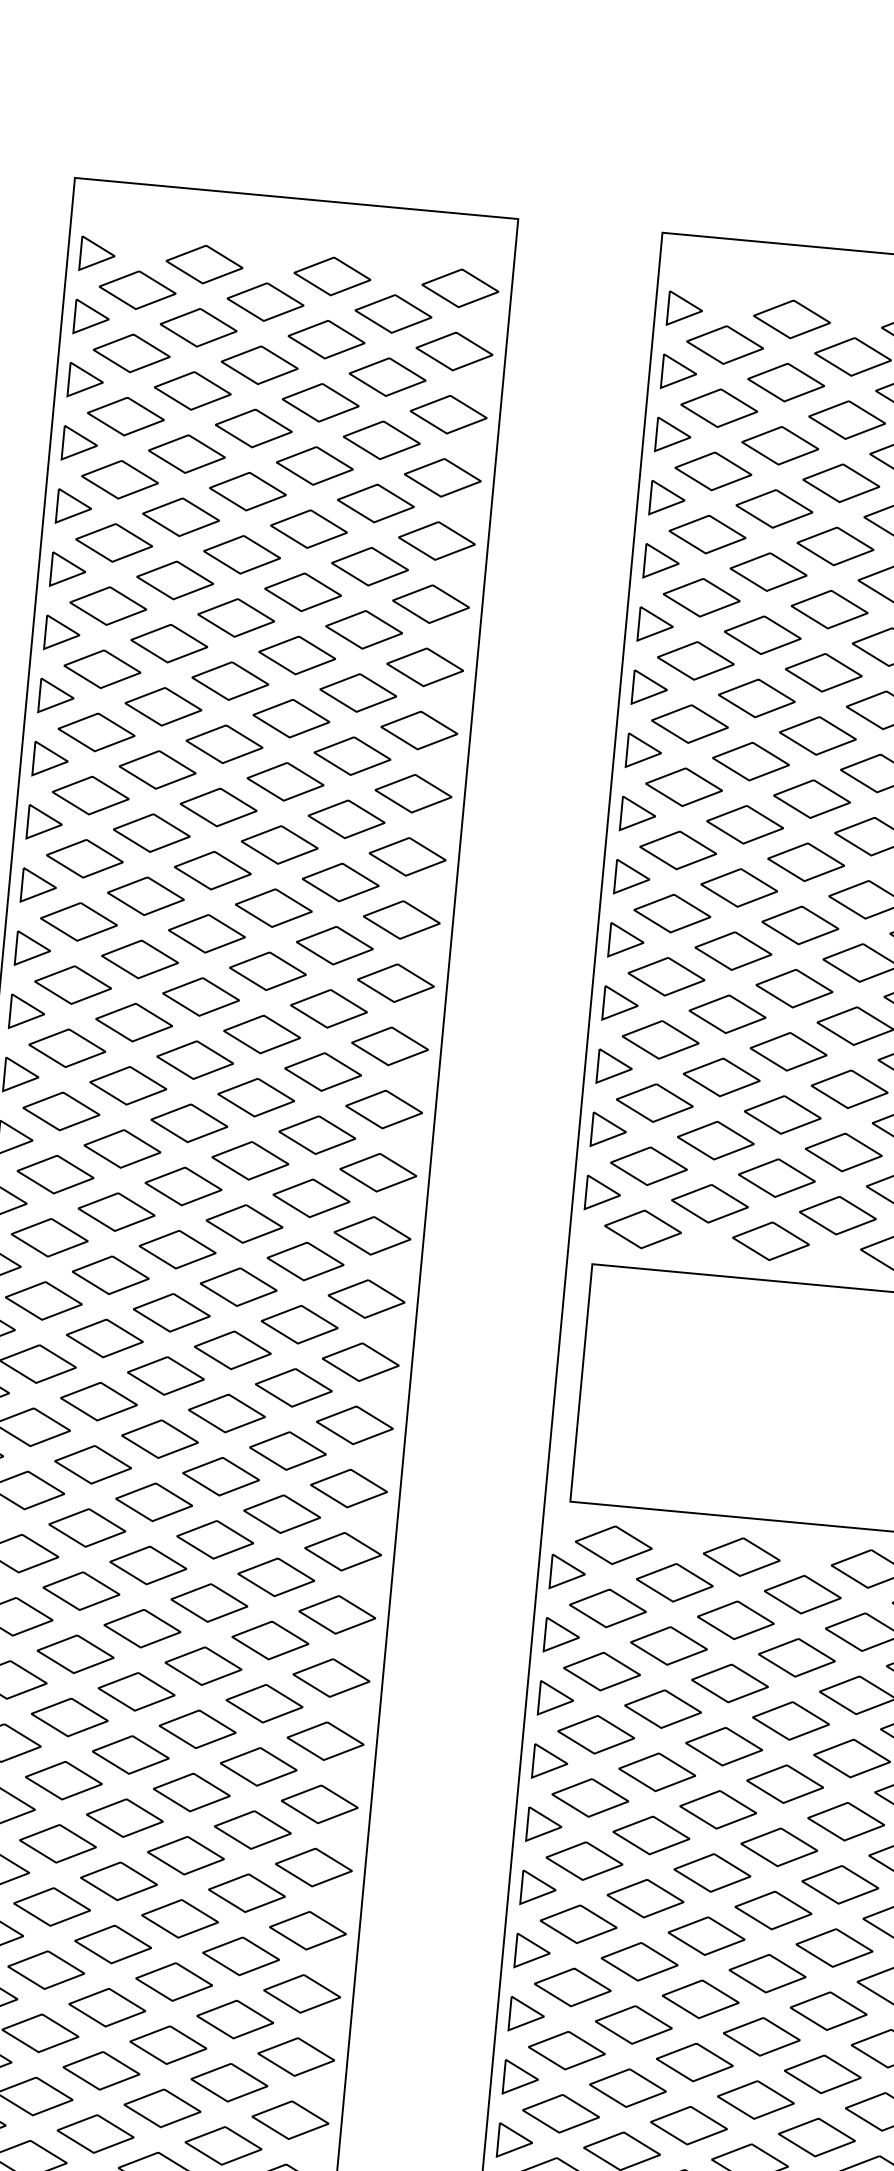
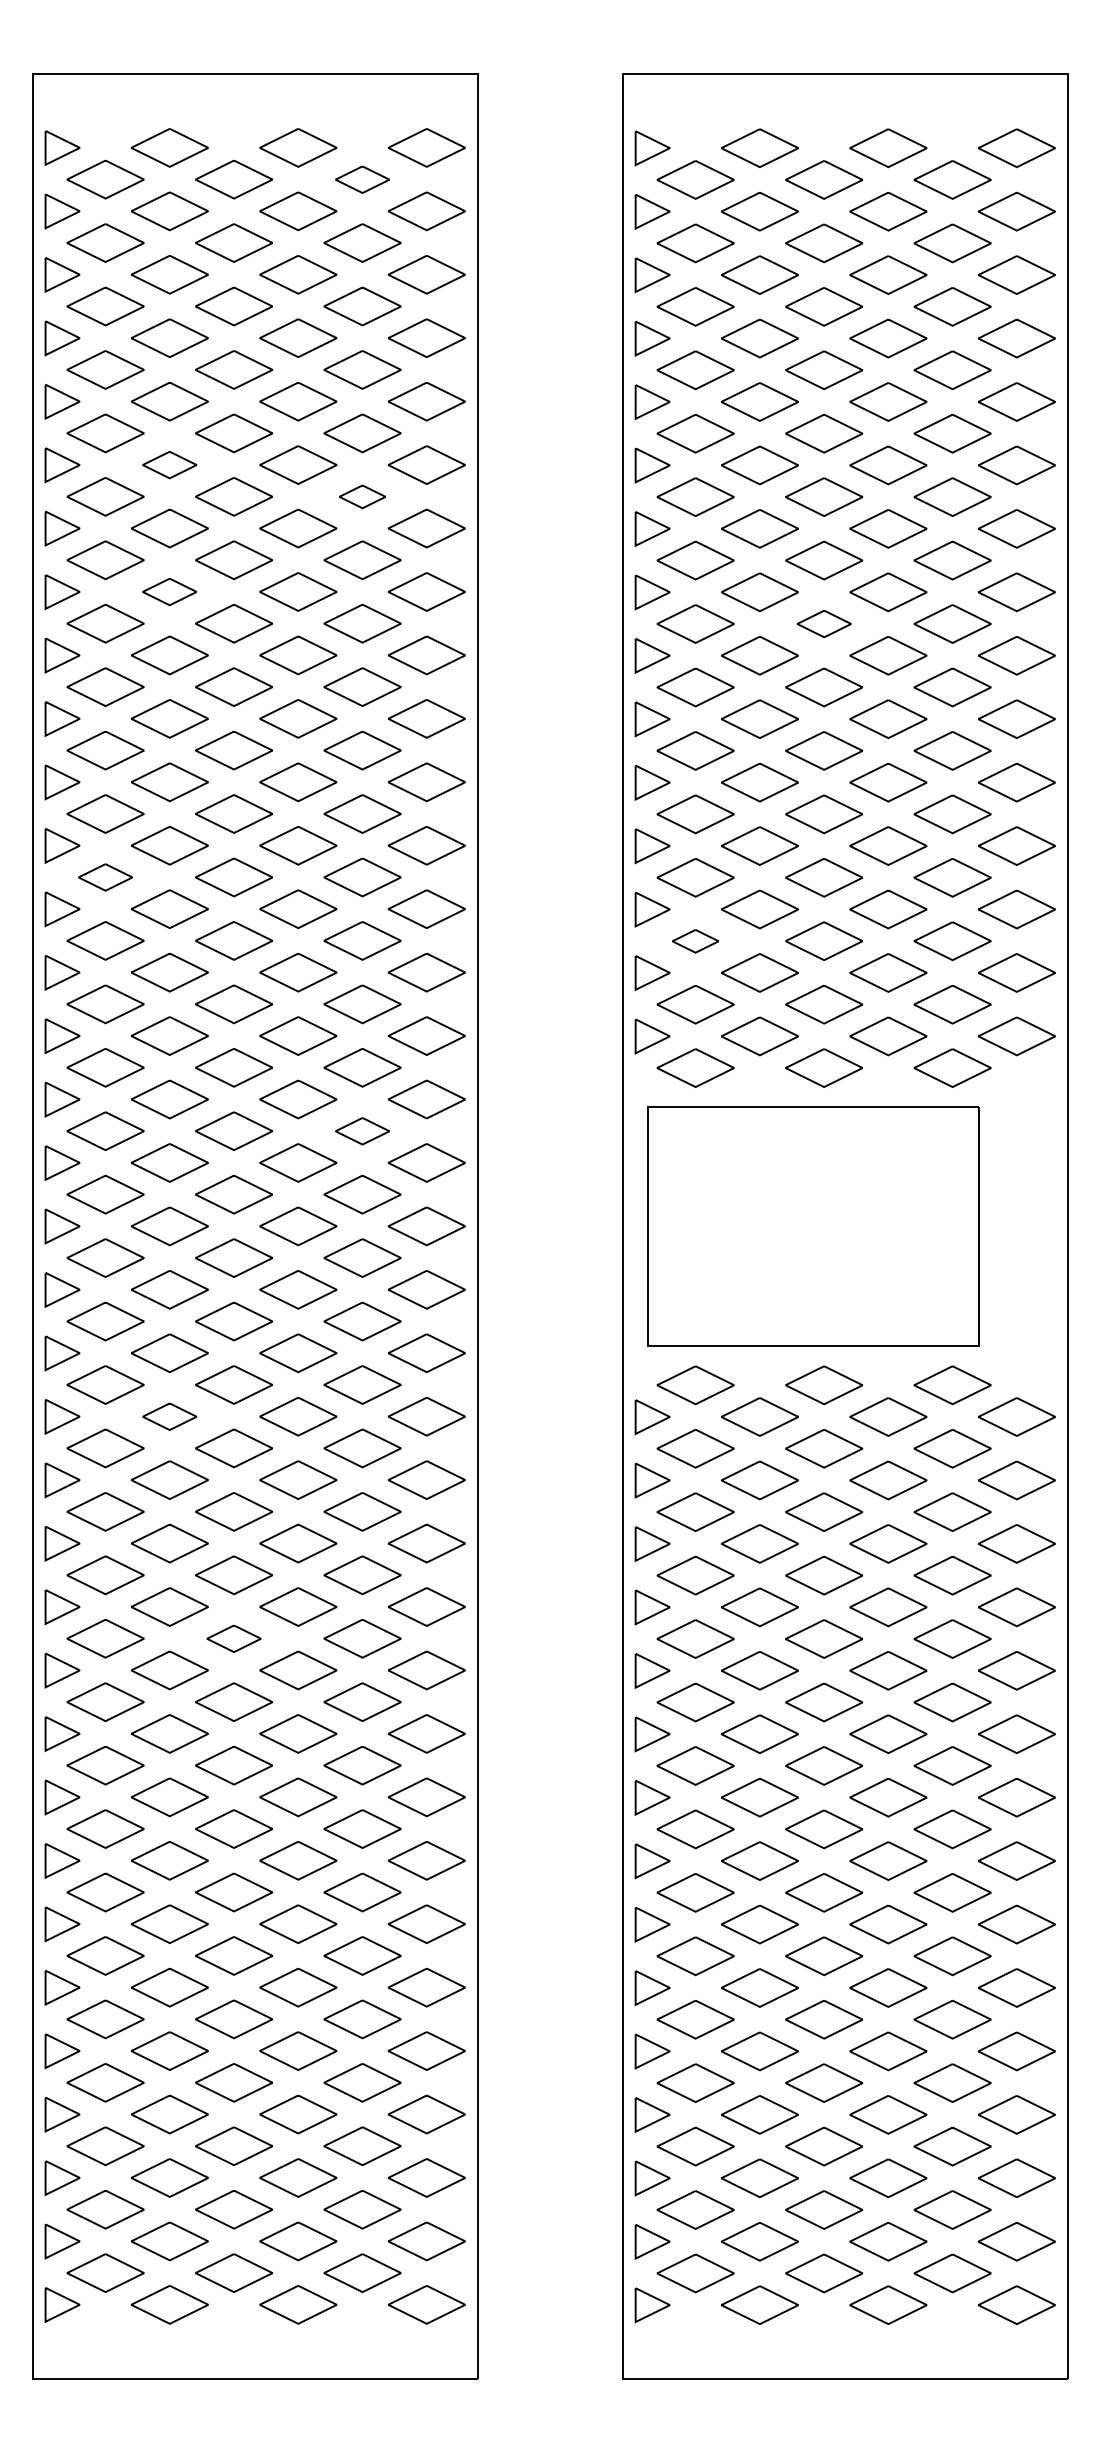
part: (393, 313) -> (362, 179), size x0.7
part: (174, 579) -> (169, 464), size x0.7
part: (364, 629) -> (362, 496), size x0.6
part: (163, 706) -> (169, 591), size x0.7
part: (812, 798) -> (824, 623), size x0.7
part: (73, 985) -> (105, 877), size x0.7
part: (654, 1103) -> (695, 941), size x0.6
part: (305, 1261) -> (362, 1131), size x0.7
part: (86, 1527) -> (169, 1416), size x0.7
part: (130, 1754) -> (233, 1638), size x0.7

